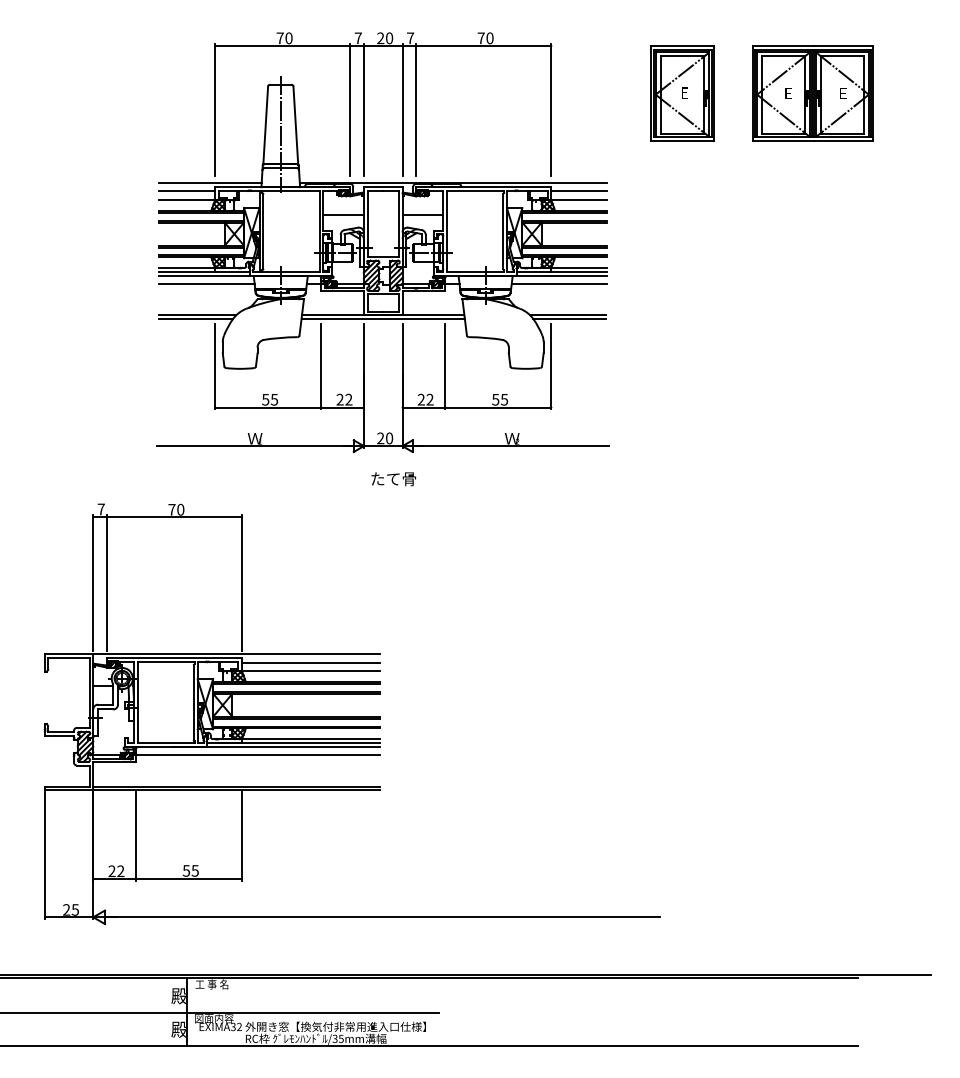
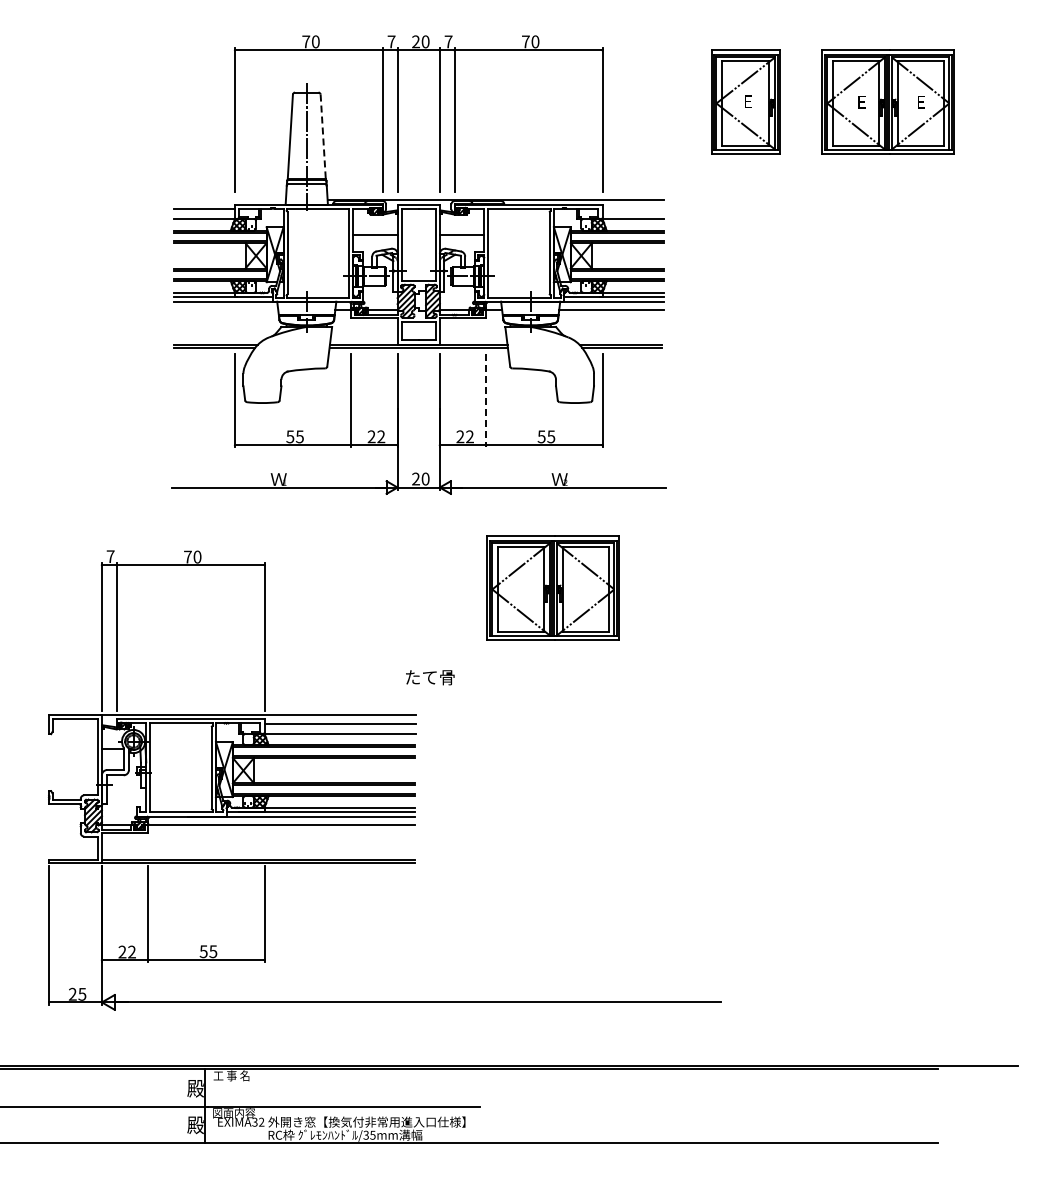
line: (296, 125) -> (323, 137), solid -> dashed
line: (210, 183) -> (229, 200), removed
line: (578, 191) -> (632, 209), removed
line: (206, 284) -> (225, 310), removed
line: (445, 367) -> (486, 401), solid -> dashed
text: (393, 479) -> (430, 677), moved
part: (505, 537) -> (552, 587), added

